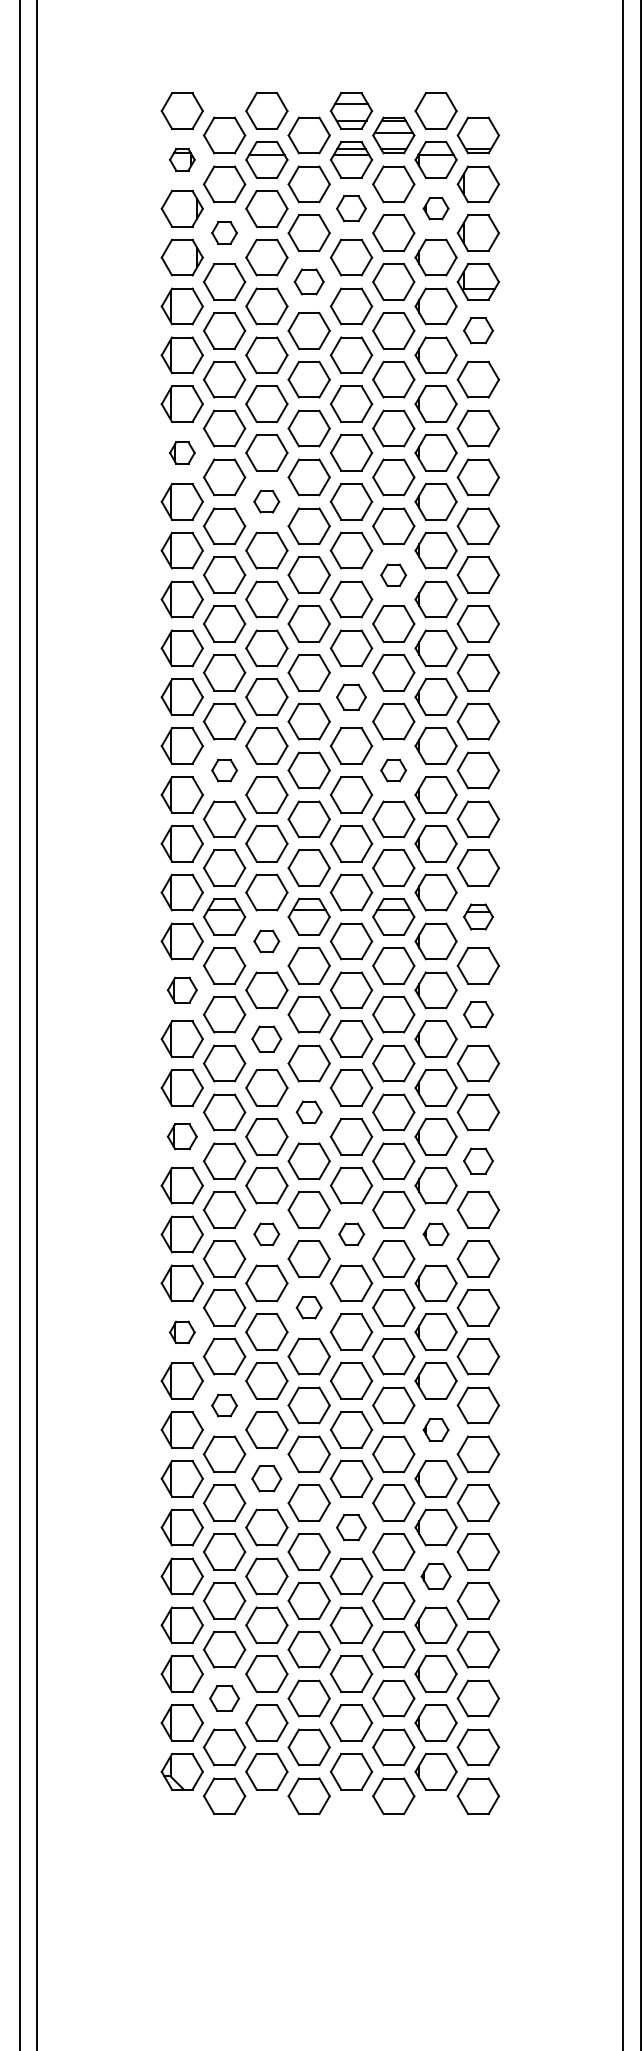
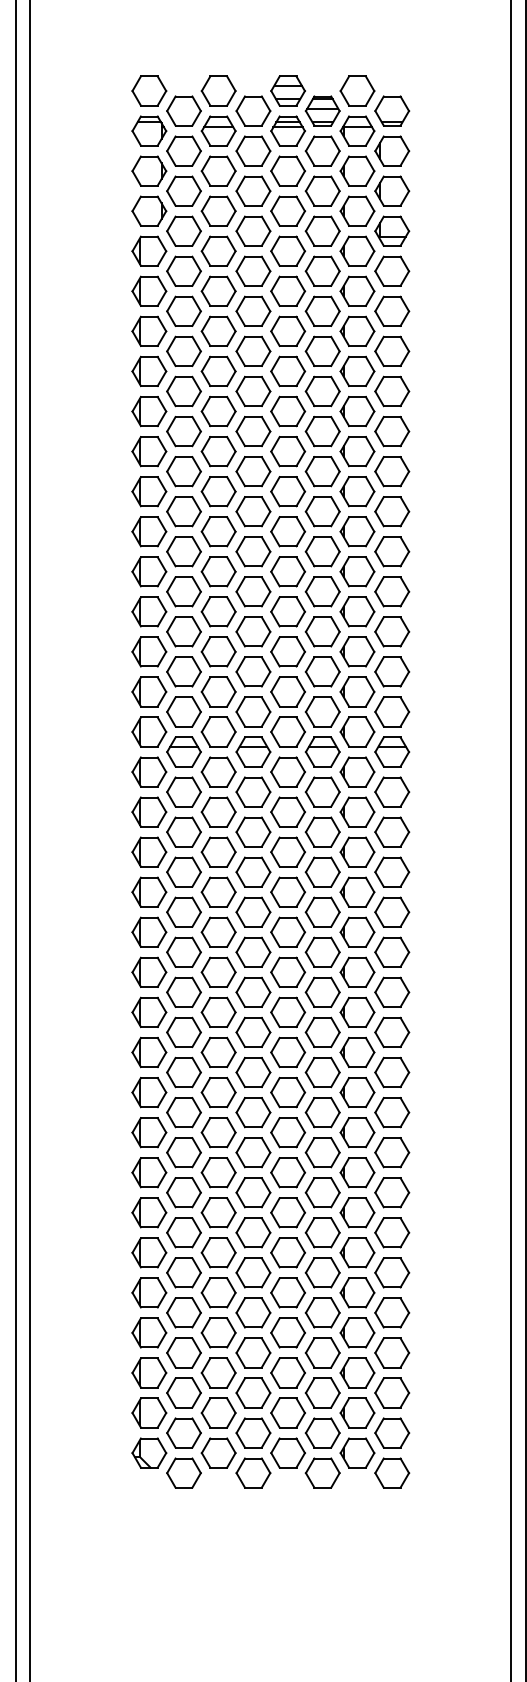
part: (182, 159) -> (149, 130), size x1.67
part: (350, 207) -> (287, 170), size x1.43
part: (436, 207) -> (357, 170), size x1.67
part: (223, 232) -> (183, 190), size x1.67
part: (309, 281) -> (253, 230), size x1.43
part: (478, 329) -> (392, 270), size x1.43
part: (182, 453) -> (149, 371), size x1.67
part: (266, 501) -> (218, 411), size x1.67
part: (393, 574) -> (322, 471), size x1.67
part: (350, 696) -> (287, 571), size x1.43
part: (223, 770) -> (183, 631), size x1.67
part: (393, 770) -> (322, 631), size x1.67
part: (478, 916) -> (392, 751), size x1.43
part: (266, 940) -> (218, 771), size x1.67
part: (182, 989) -> (149, 811), size x1.43
part: (478, 1013) -> (392, 831), size x1.43
part: (266, 1038) -> (218, 851), size x1.43
part: (309, 1111) -> (253, 911), size x1.67
part: (182, 1135) -> (149, 931), size x1.43
part: (478, 1160) -> (392, 951), size x1.43
part: (266, 1233) -> (218, 1011), size x1.67
part: (351, 1233) -> (288, 1011), size x1.67
part: (436, 1233) -> (357, 1011), size x1.67
part: (309, 1307) -> (253, 1072), size x1.67
part: (182, 1332) -> (149, 1092), size x1.67
part: (223, 1405) -> (183, 1152), size x1.67
part: (436, 1429) -> (357, 1172), size x1.67
part: (266, 1478) -> (218, 1212), size x1.43
part: (350, 1527) -> (287, 1252), size x1.43
part: (436, 1576) -> (357, 1292), size x1.43
part: (223, 1697) -> (183, 1392), size x1.43

